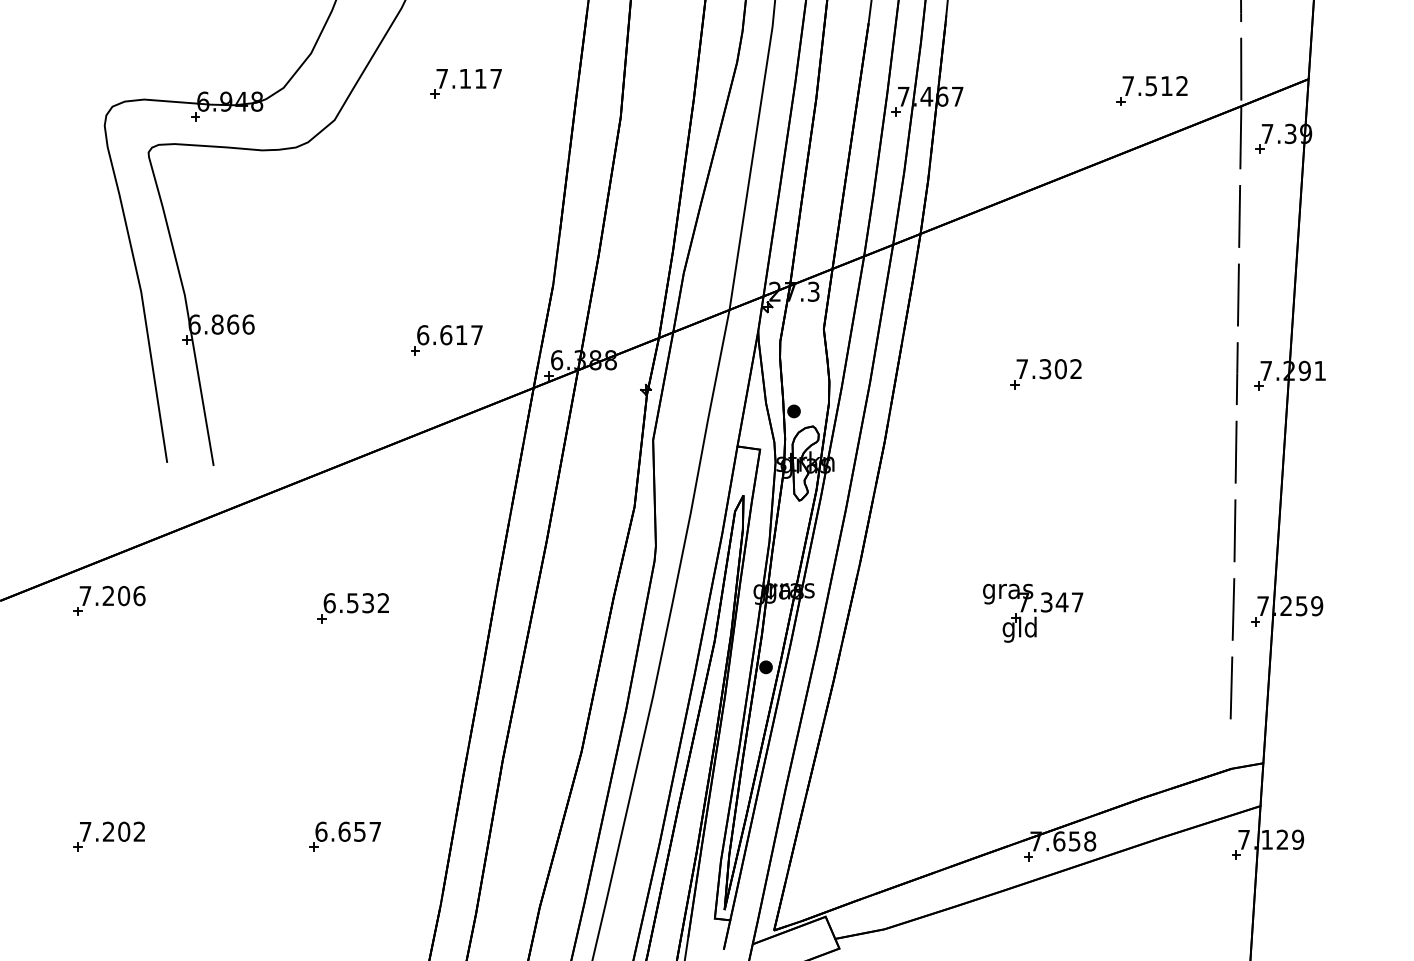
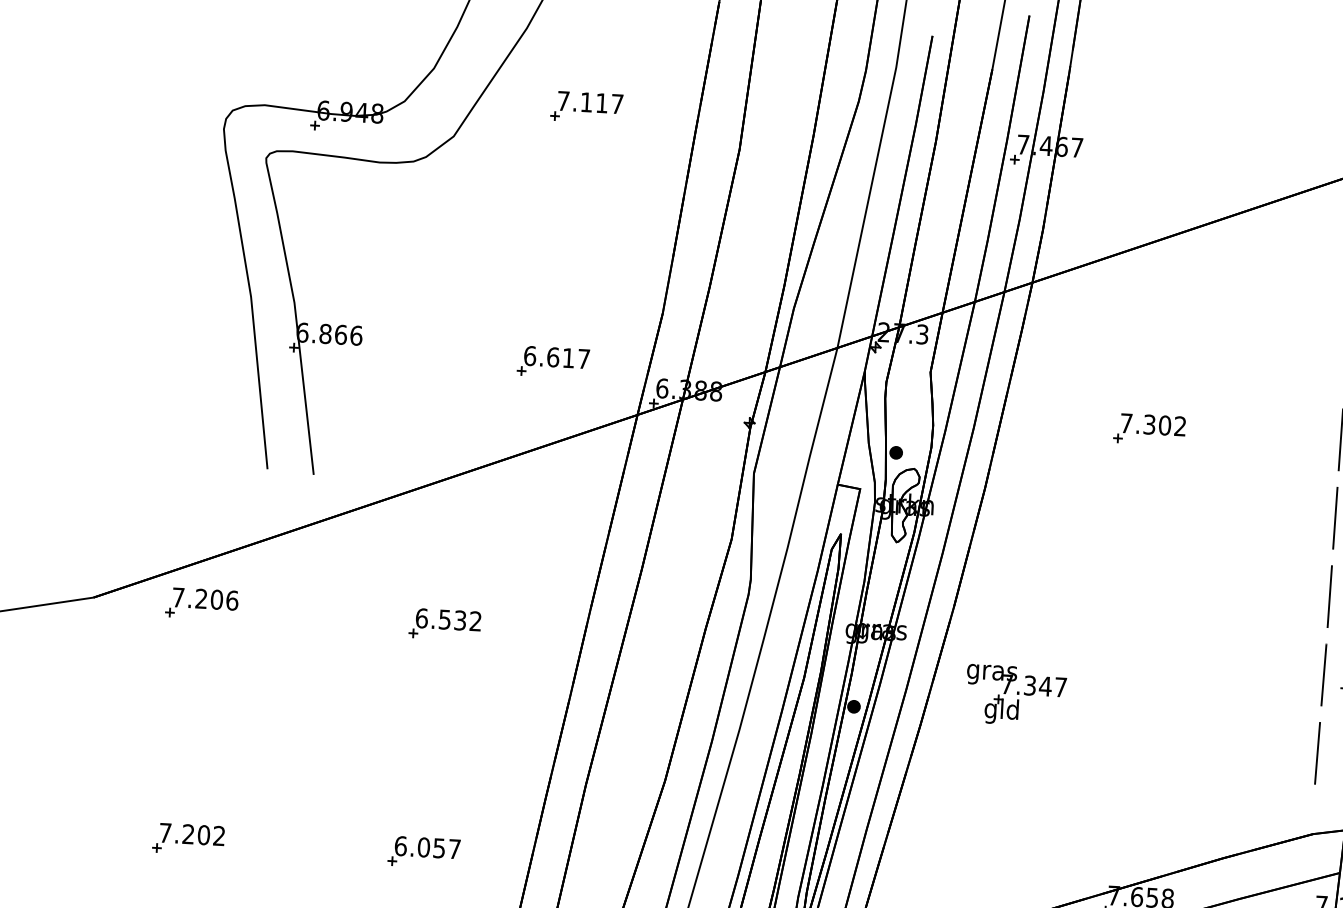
part: (1151, 90) -> (1271, 152), removed
part: (1033, 612) -> (1016, 695), moved
text: (344, 831) -> (423, 847), 6.657 -> 6.057

